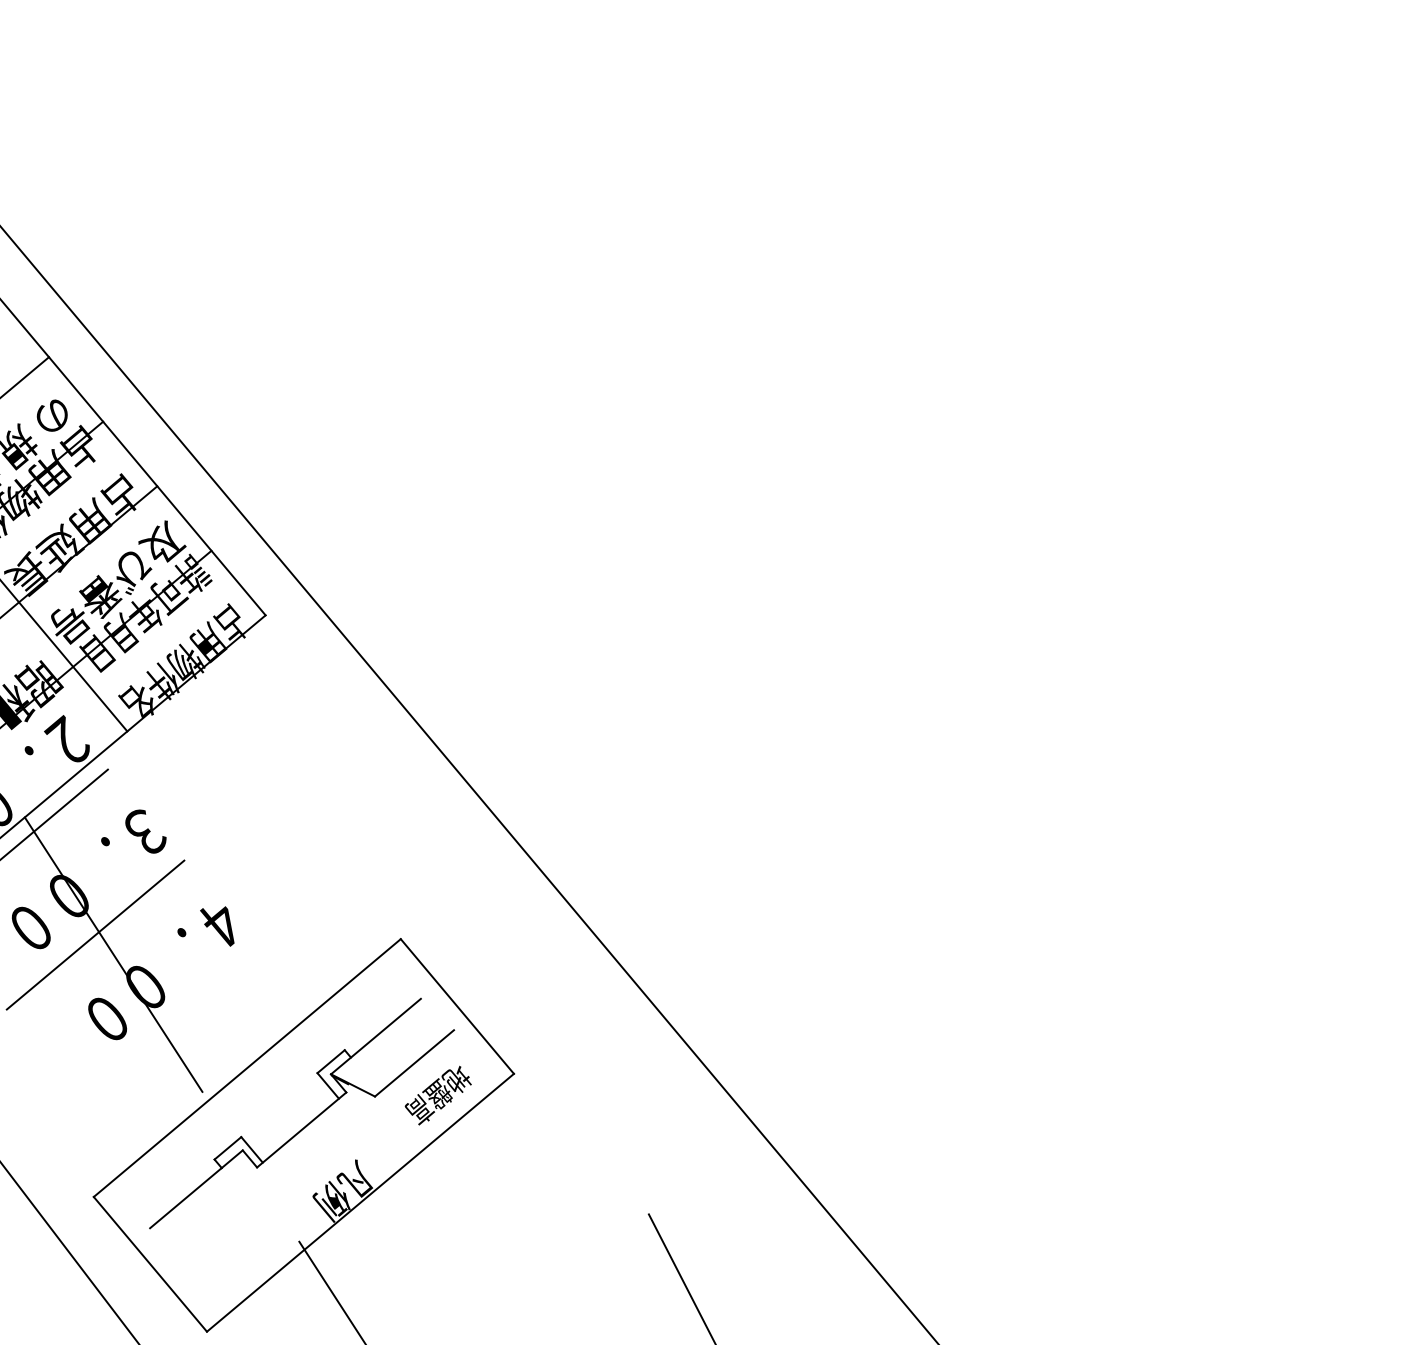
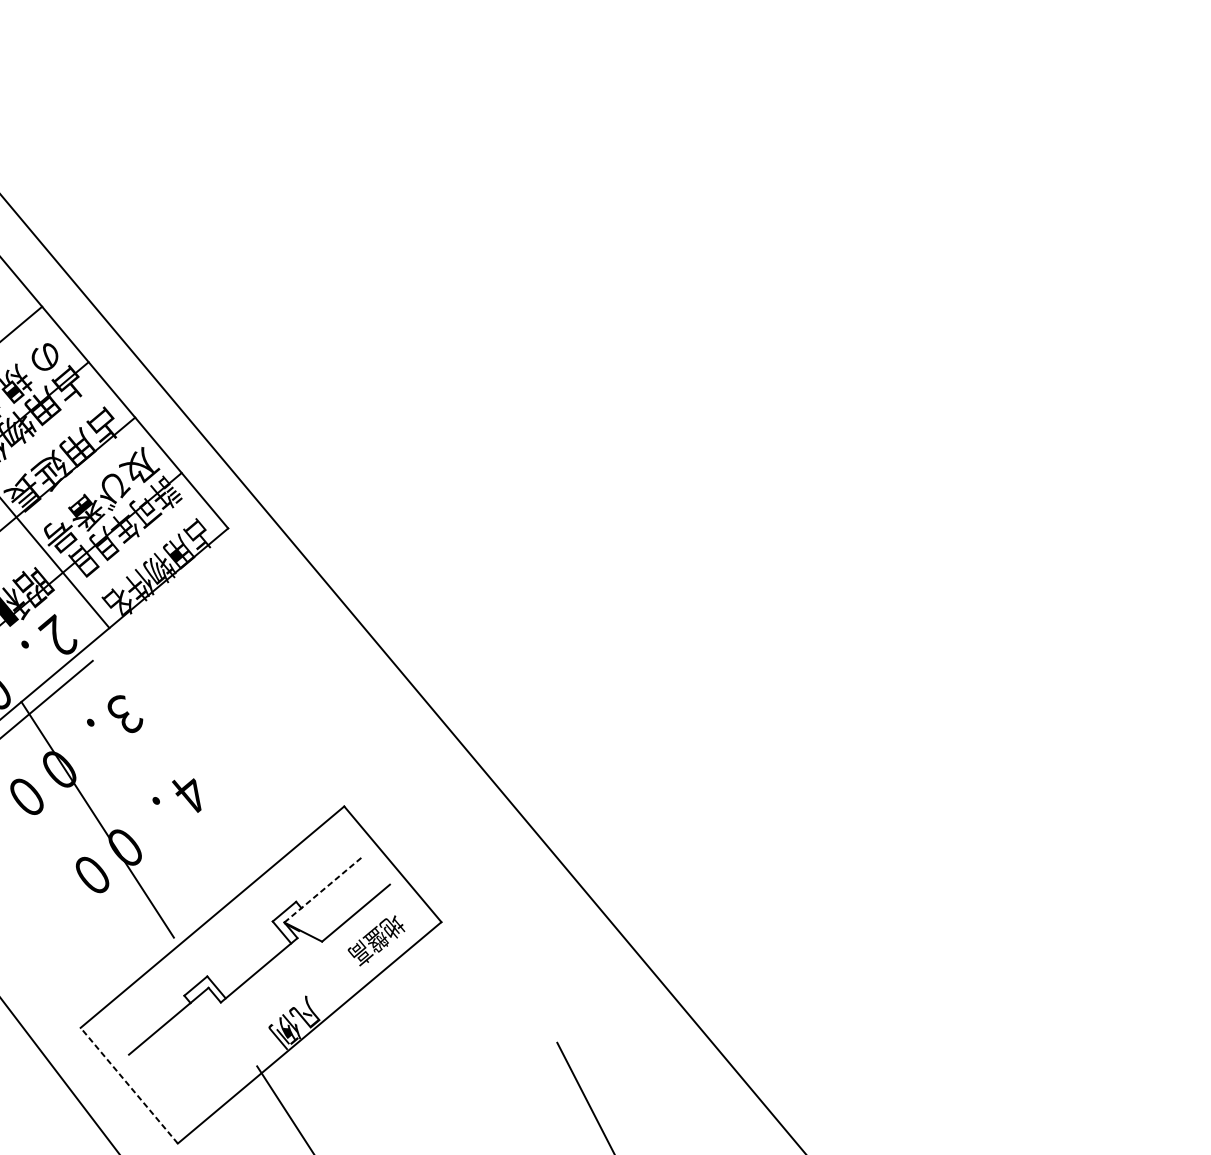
line: (95, 934) -> (82, 802), removed
line: (376, 1036) -> (323, 890), solid -> dashed
line: (150, 1264) -> (129, 1085), solid -> dashed

